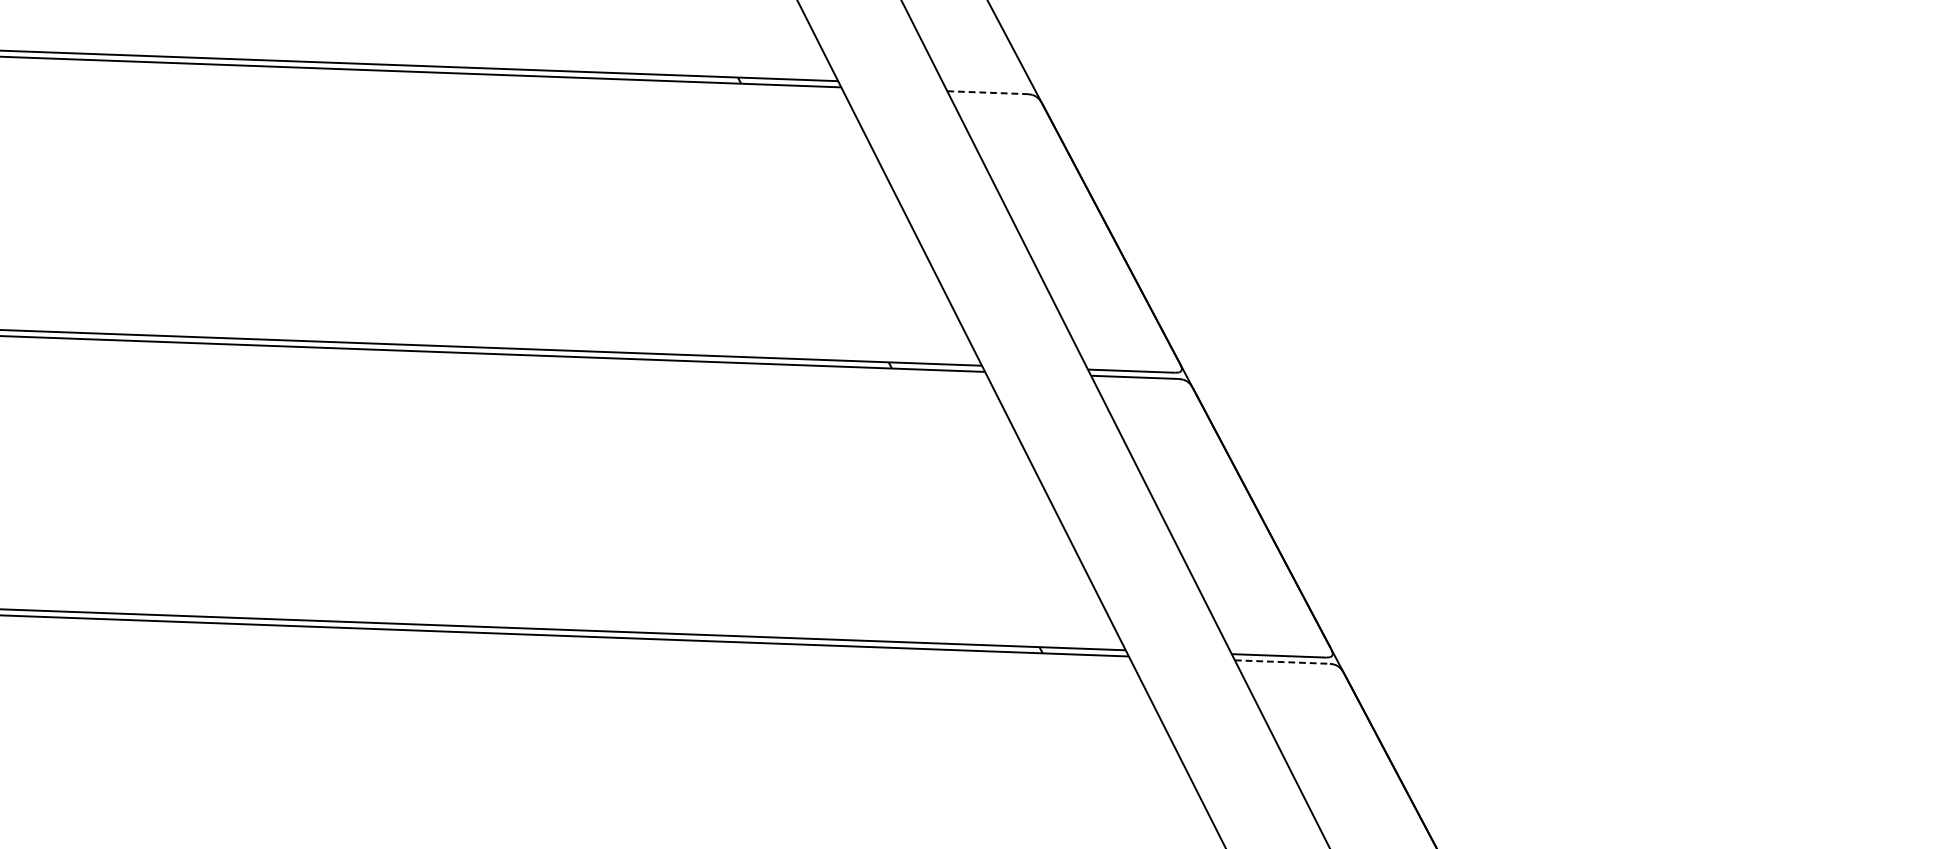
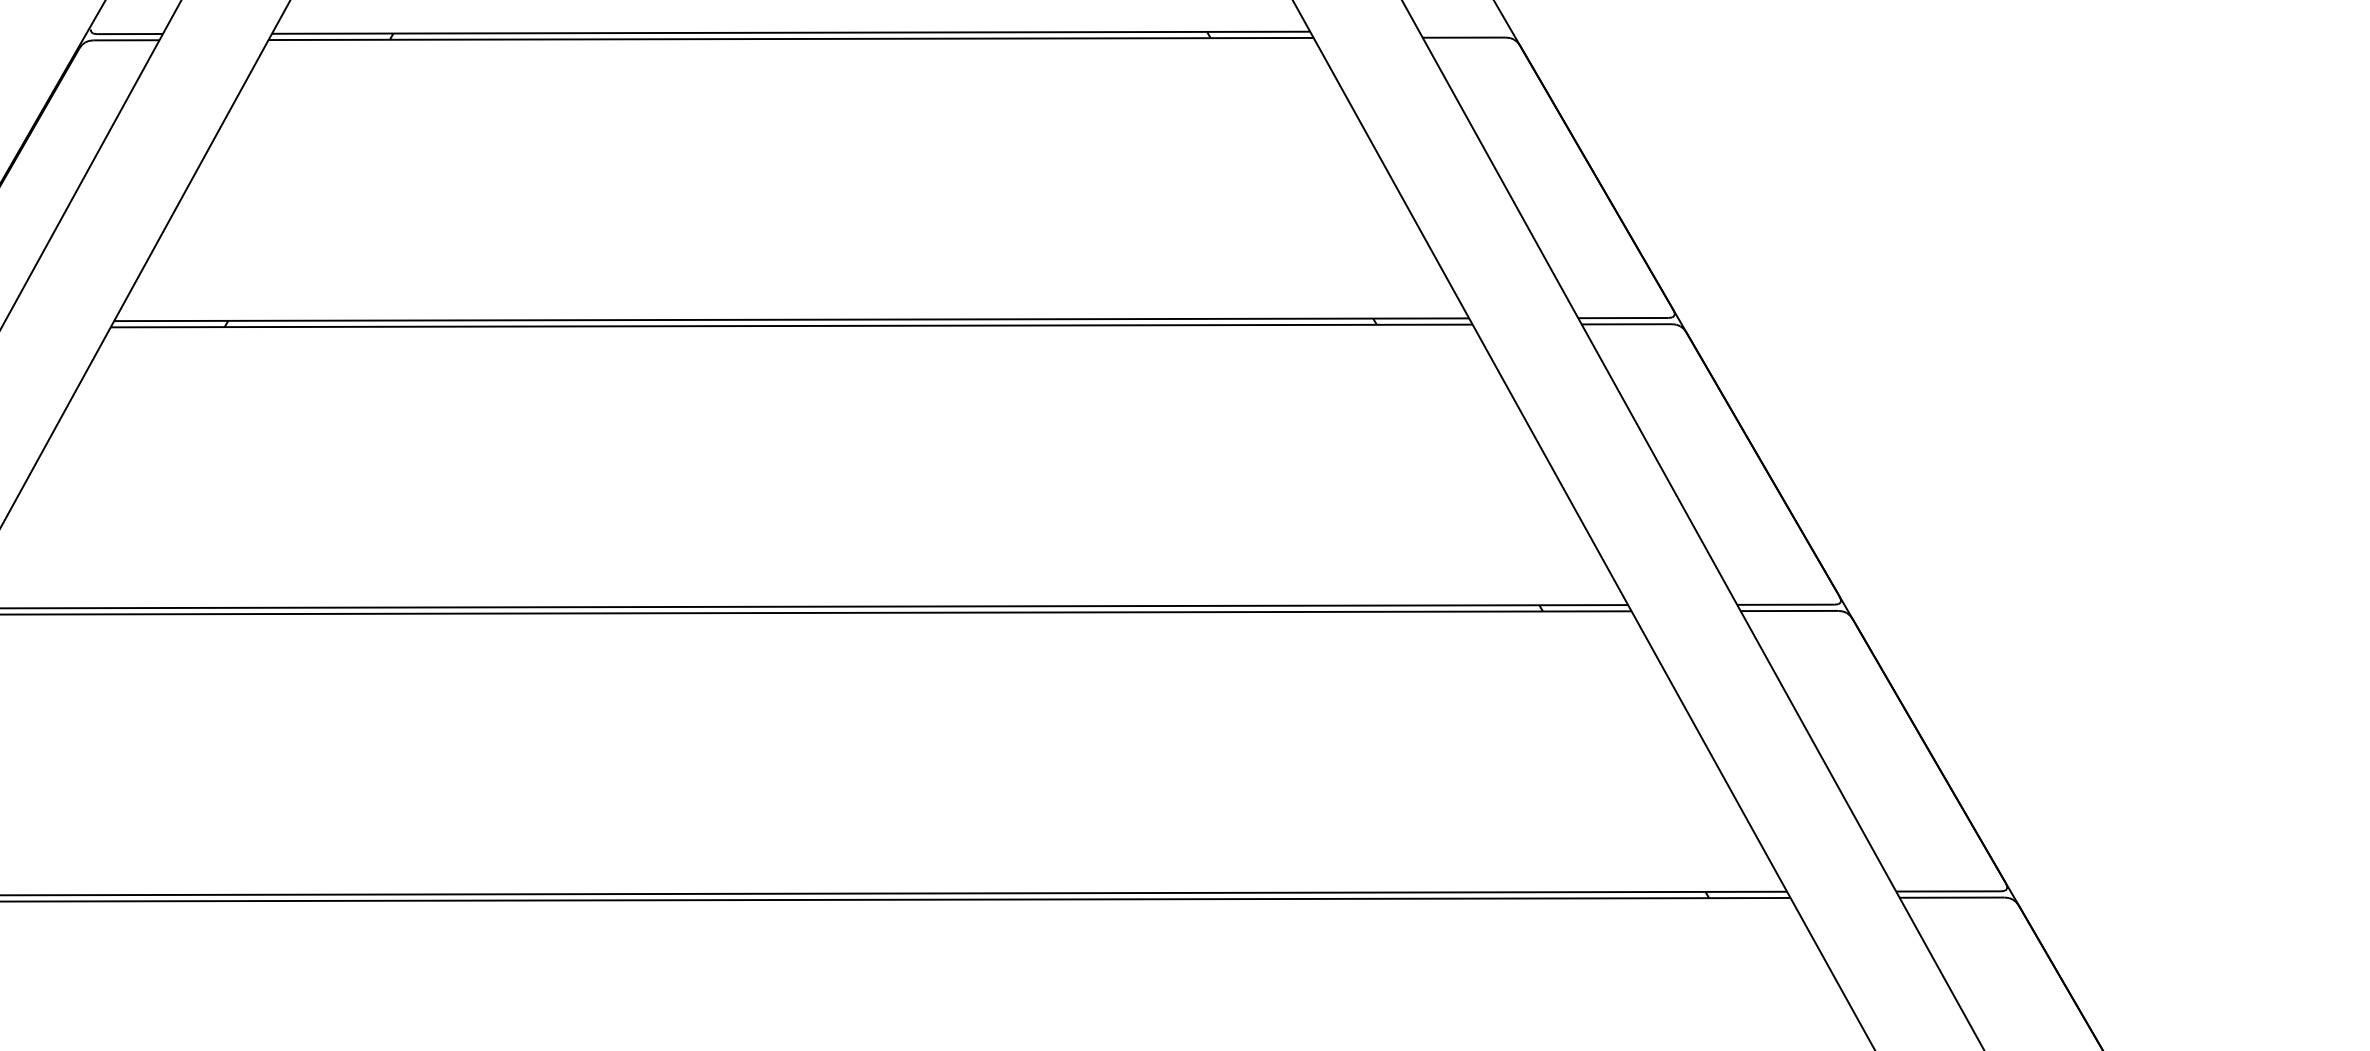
line: (987, 92) -> (1464, 37), dashed -> solid
line: (1282, 662) -> (1789, 611), dashed -> solid

